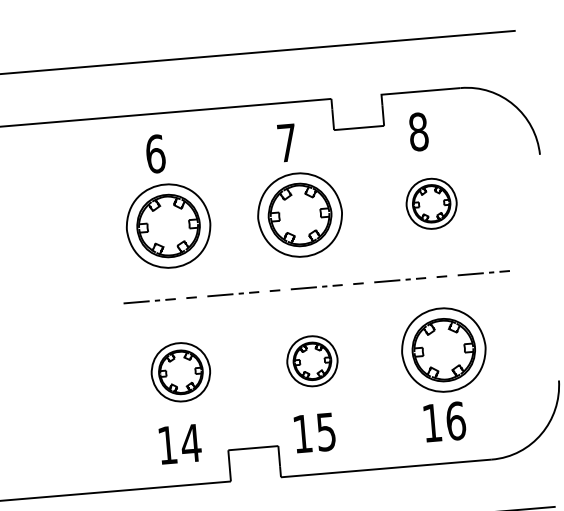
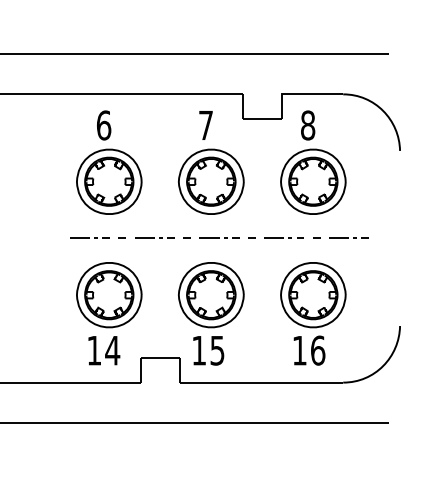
part: (431, 203) -> (313, 181), size x1.67
part: (312, 361) -> (211, 295), size x1.67
part: (181, 372) -> (109, 295), size x1.43

